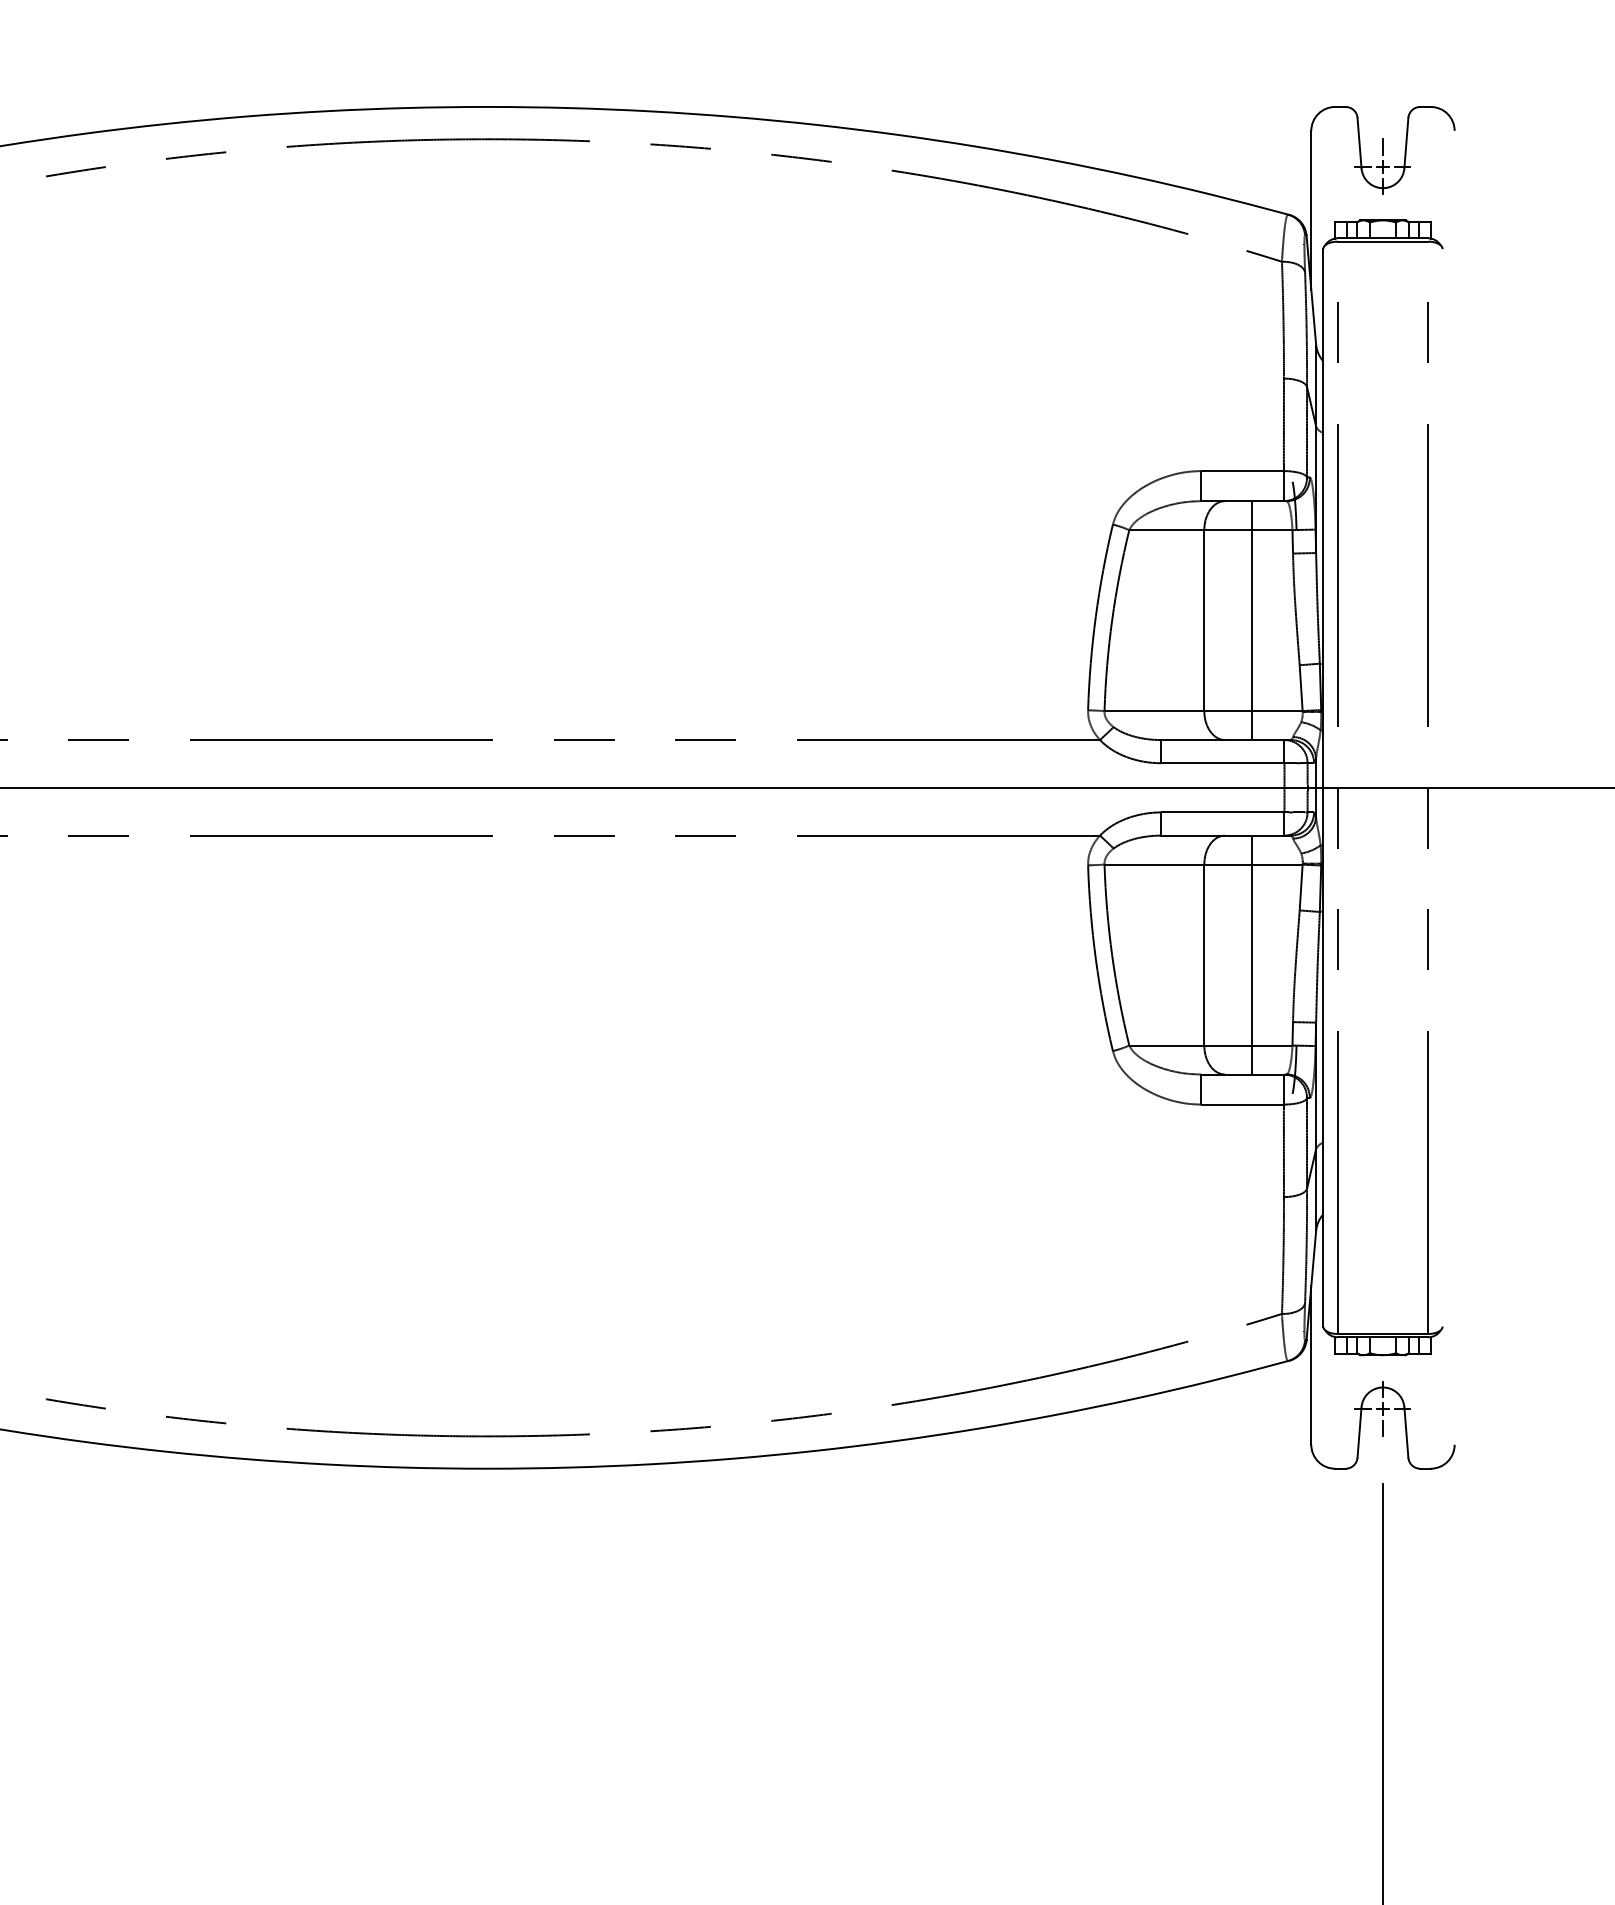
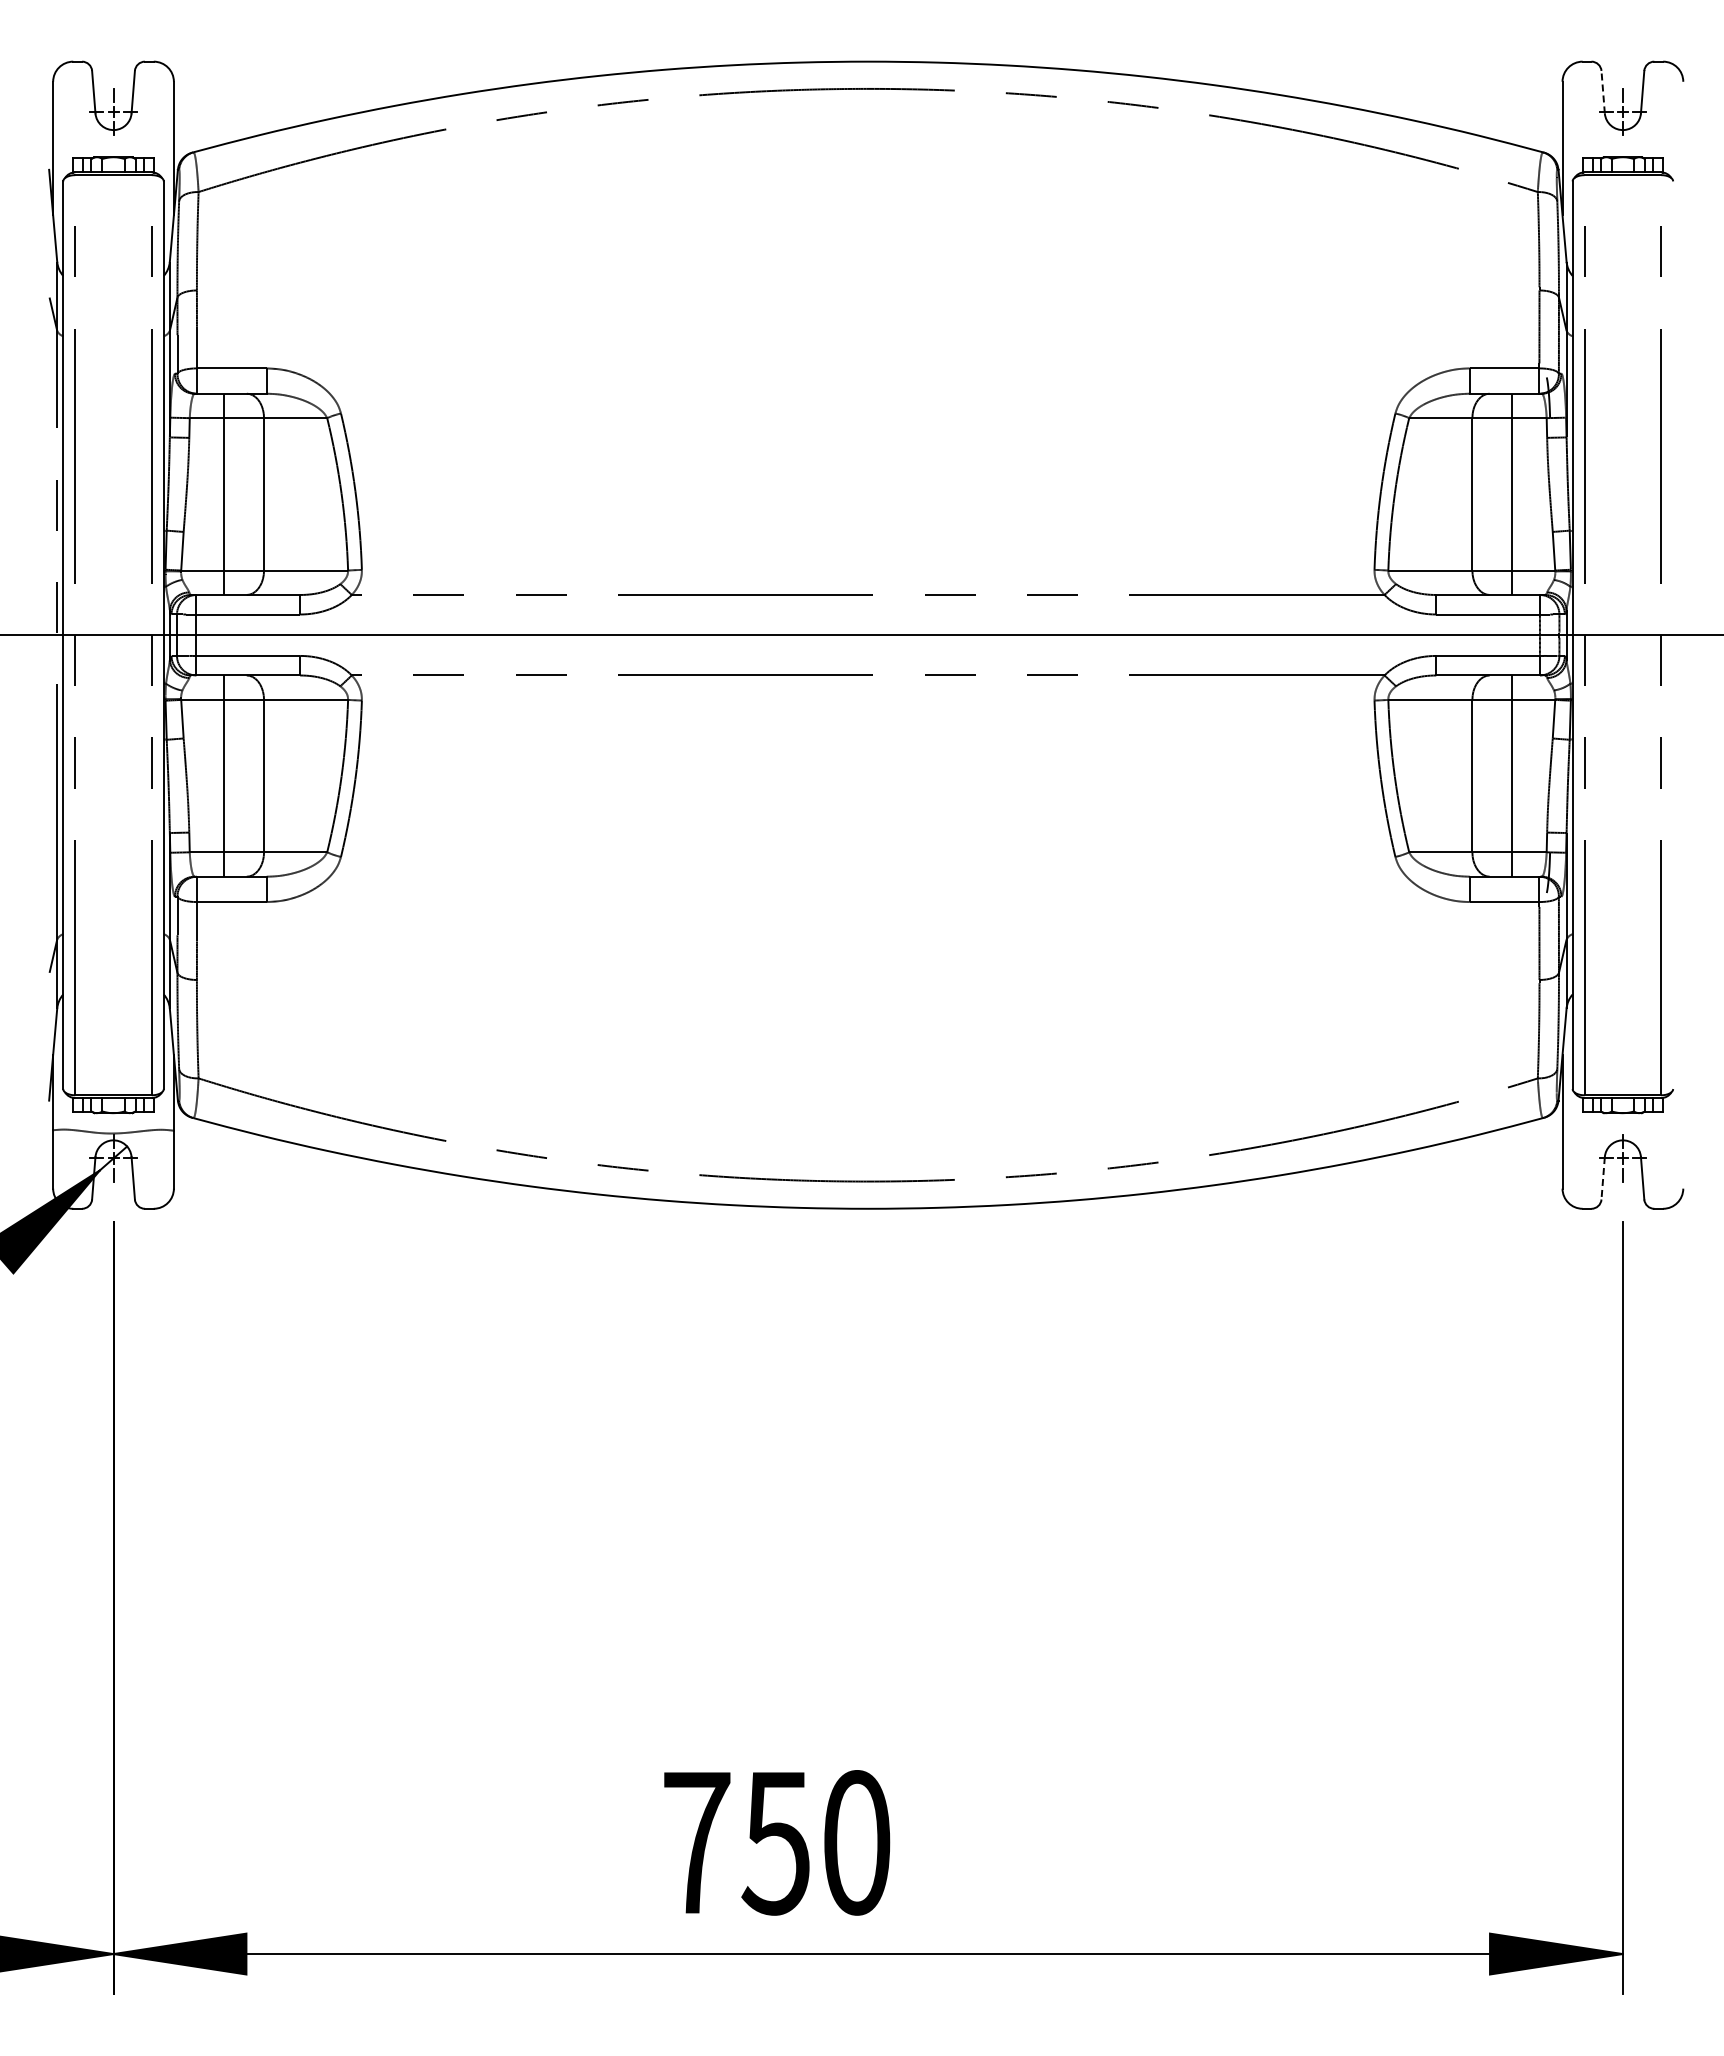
line: (1359, 142) -> (1603, 91), solid -> dashed
line: (1359, 1432) -> (1603, 1178), solid -> dashed

